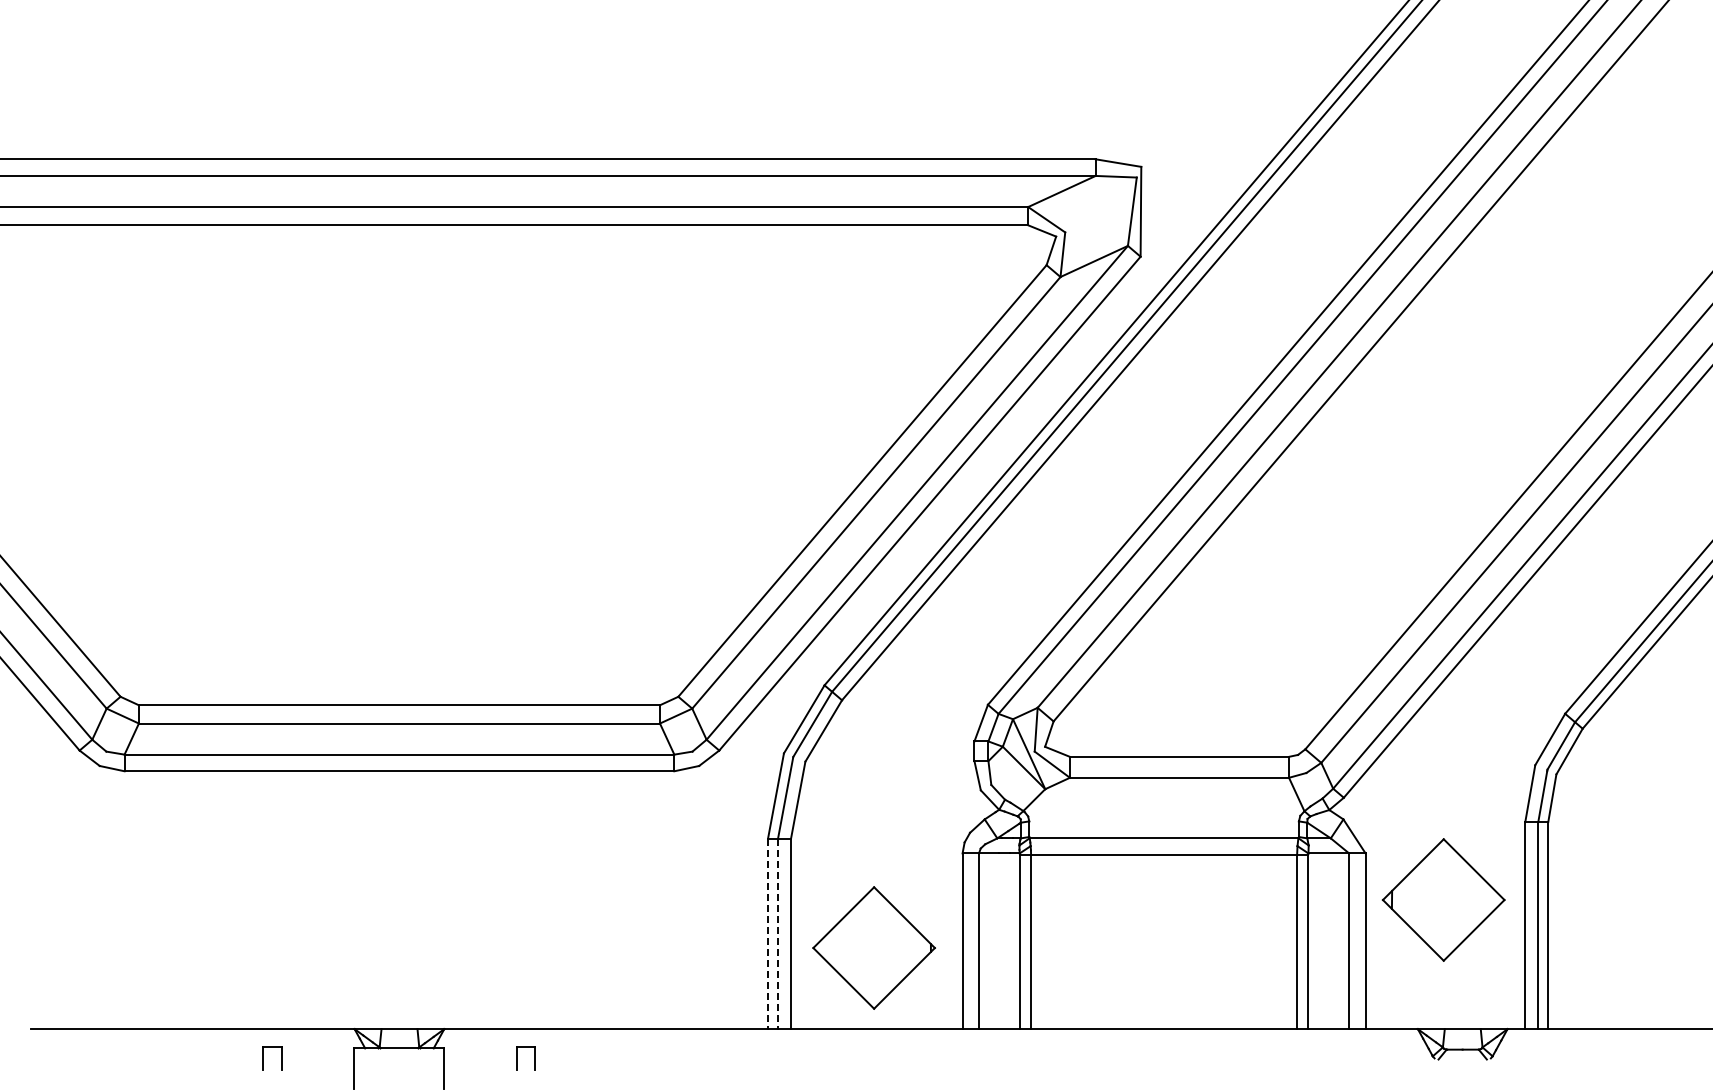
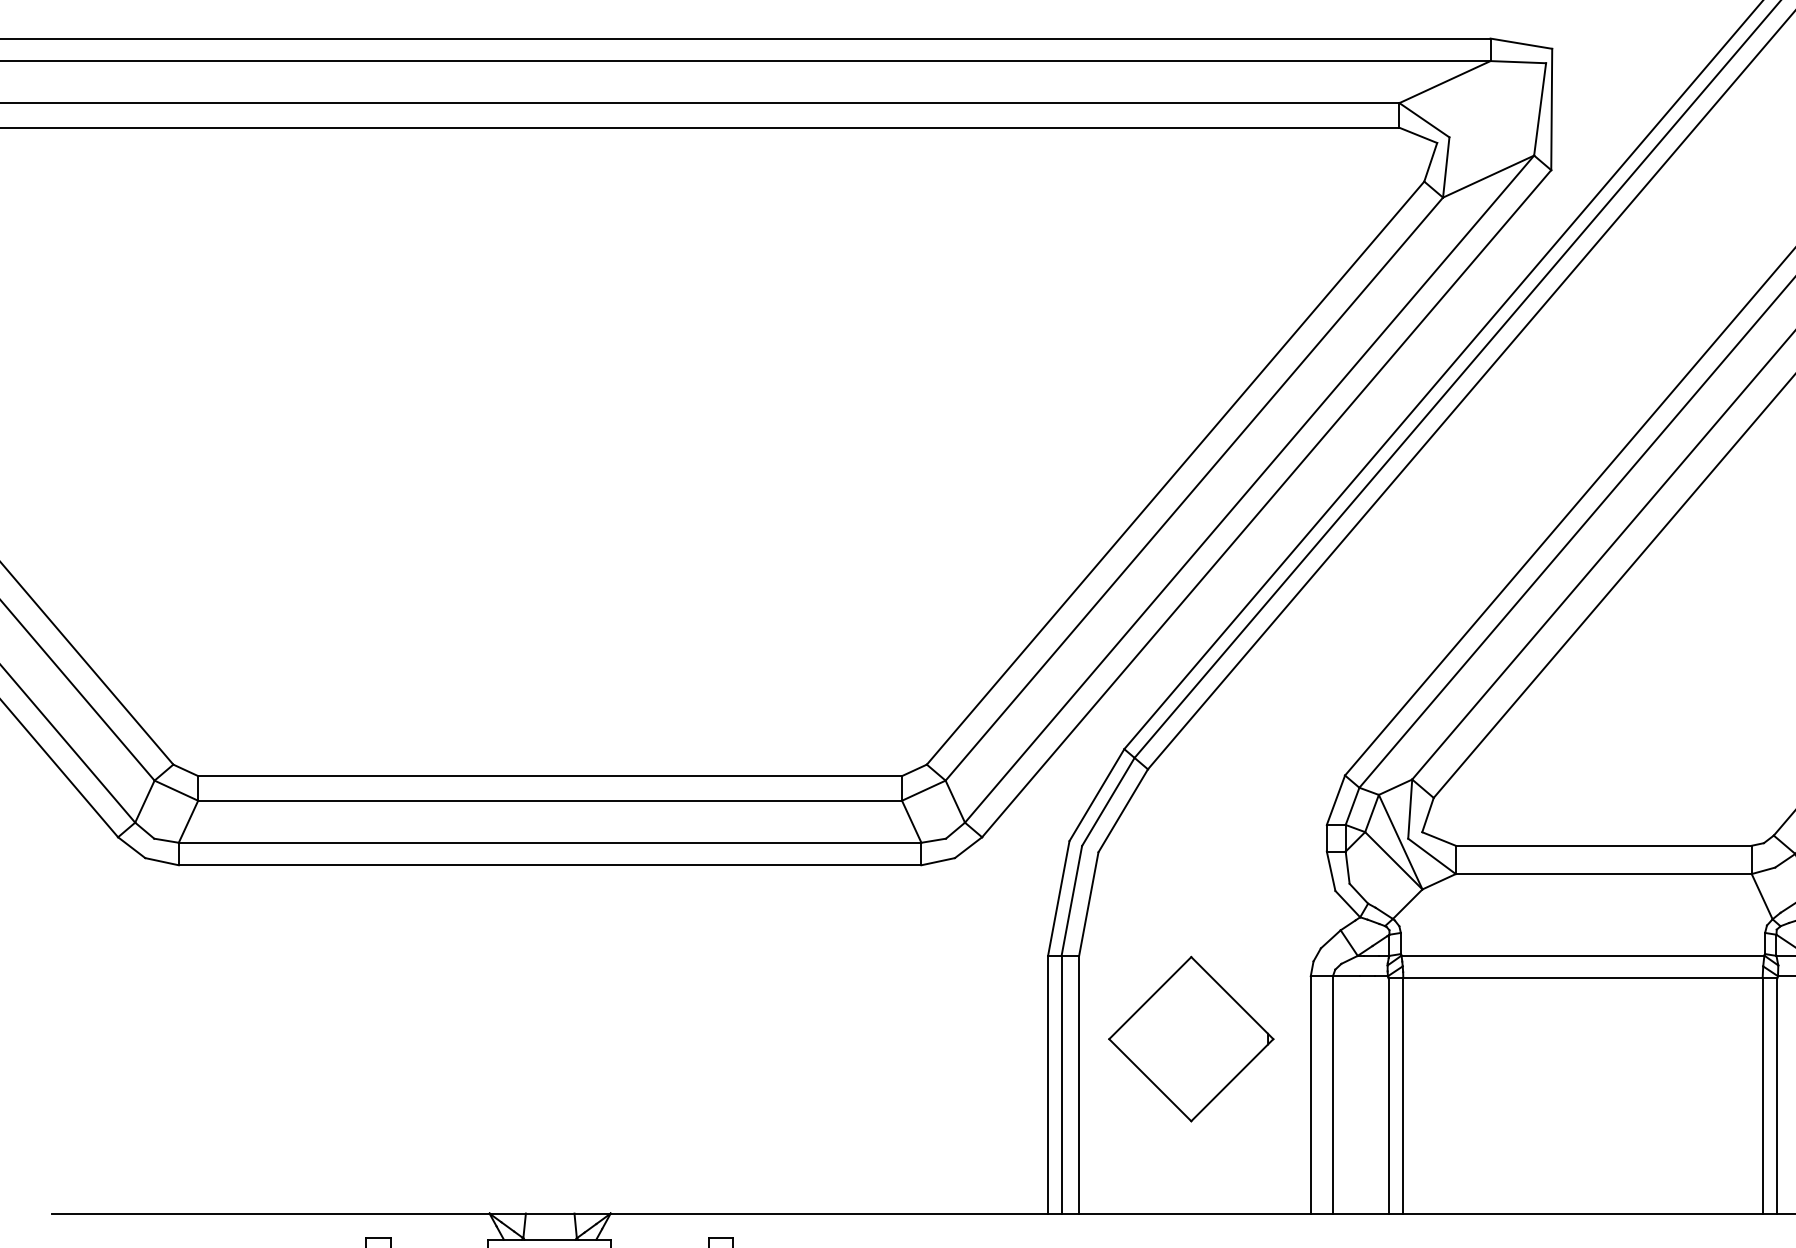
line: (768, 934) -> (1048, 1085), dashed -> solid
line: (778, 934) -> (1062, 1085), dashed -> solid
part: (873, 947) -> (1190, 1038), moved

